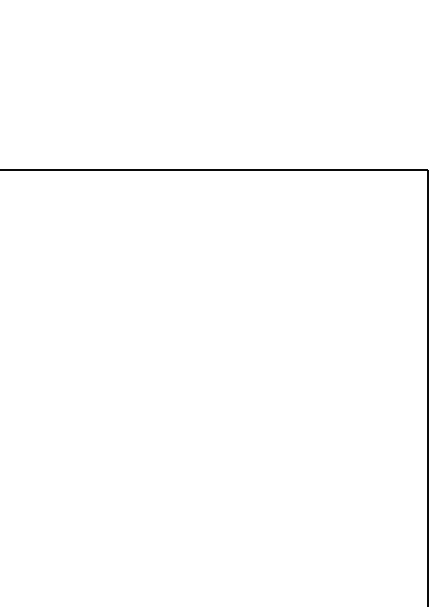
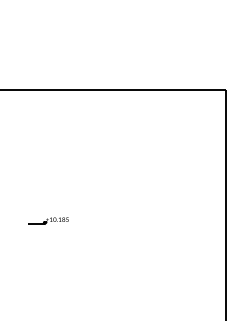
part: (91, 417) -> (48, 220), added

